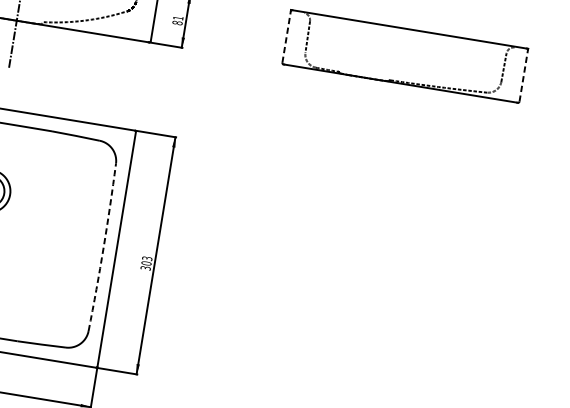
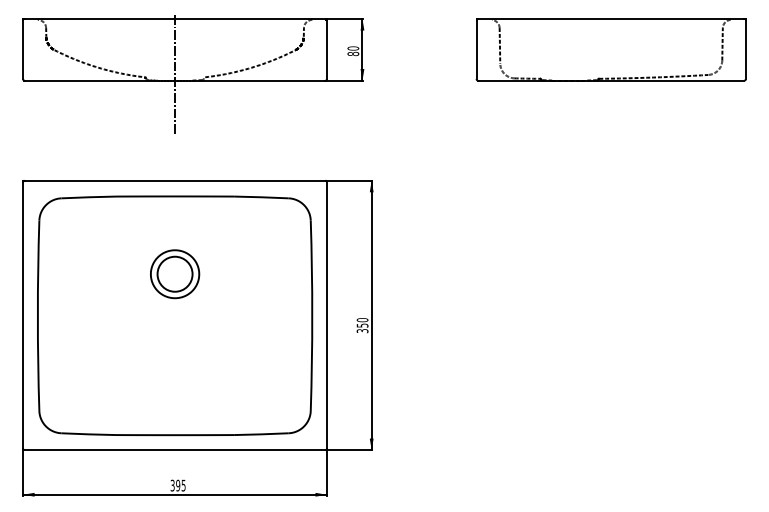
text: (178, 18) -> (353, 48), 81 -> 80
line: (286, 36) -> (476, 49), dashed -> solid
line: (523, 75) -> (745, 49), dashed -> solid
arc: (103, 247) -> (312, 315), dashed -> solid
text: (146, 260) -> (362, 322), 303 -> 350

